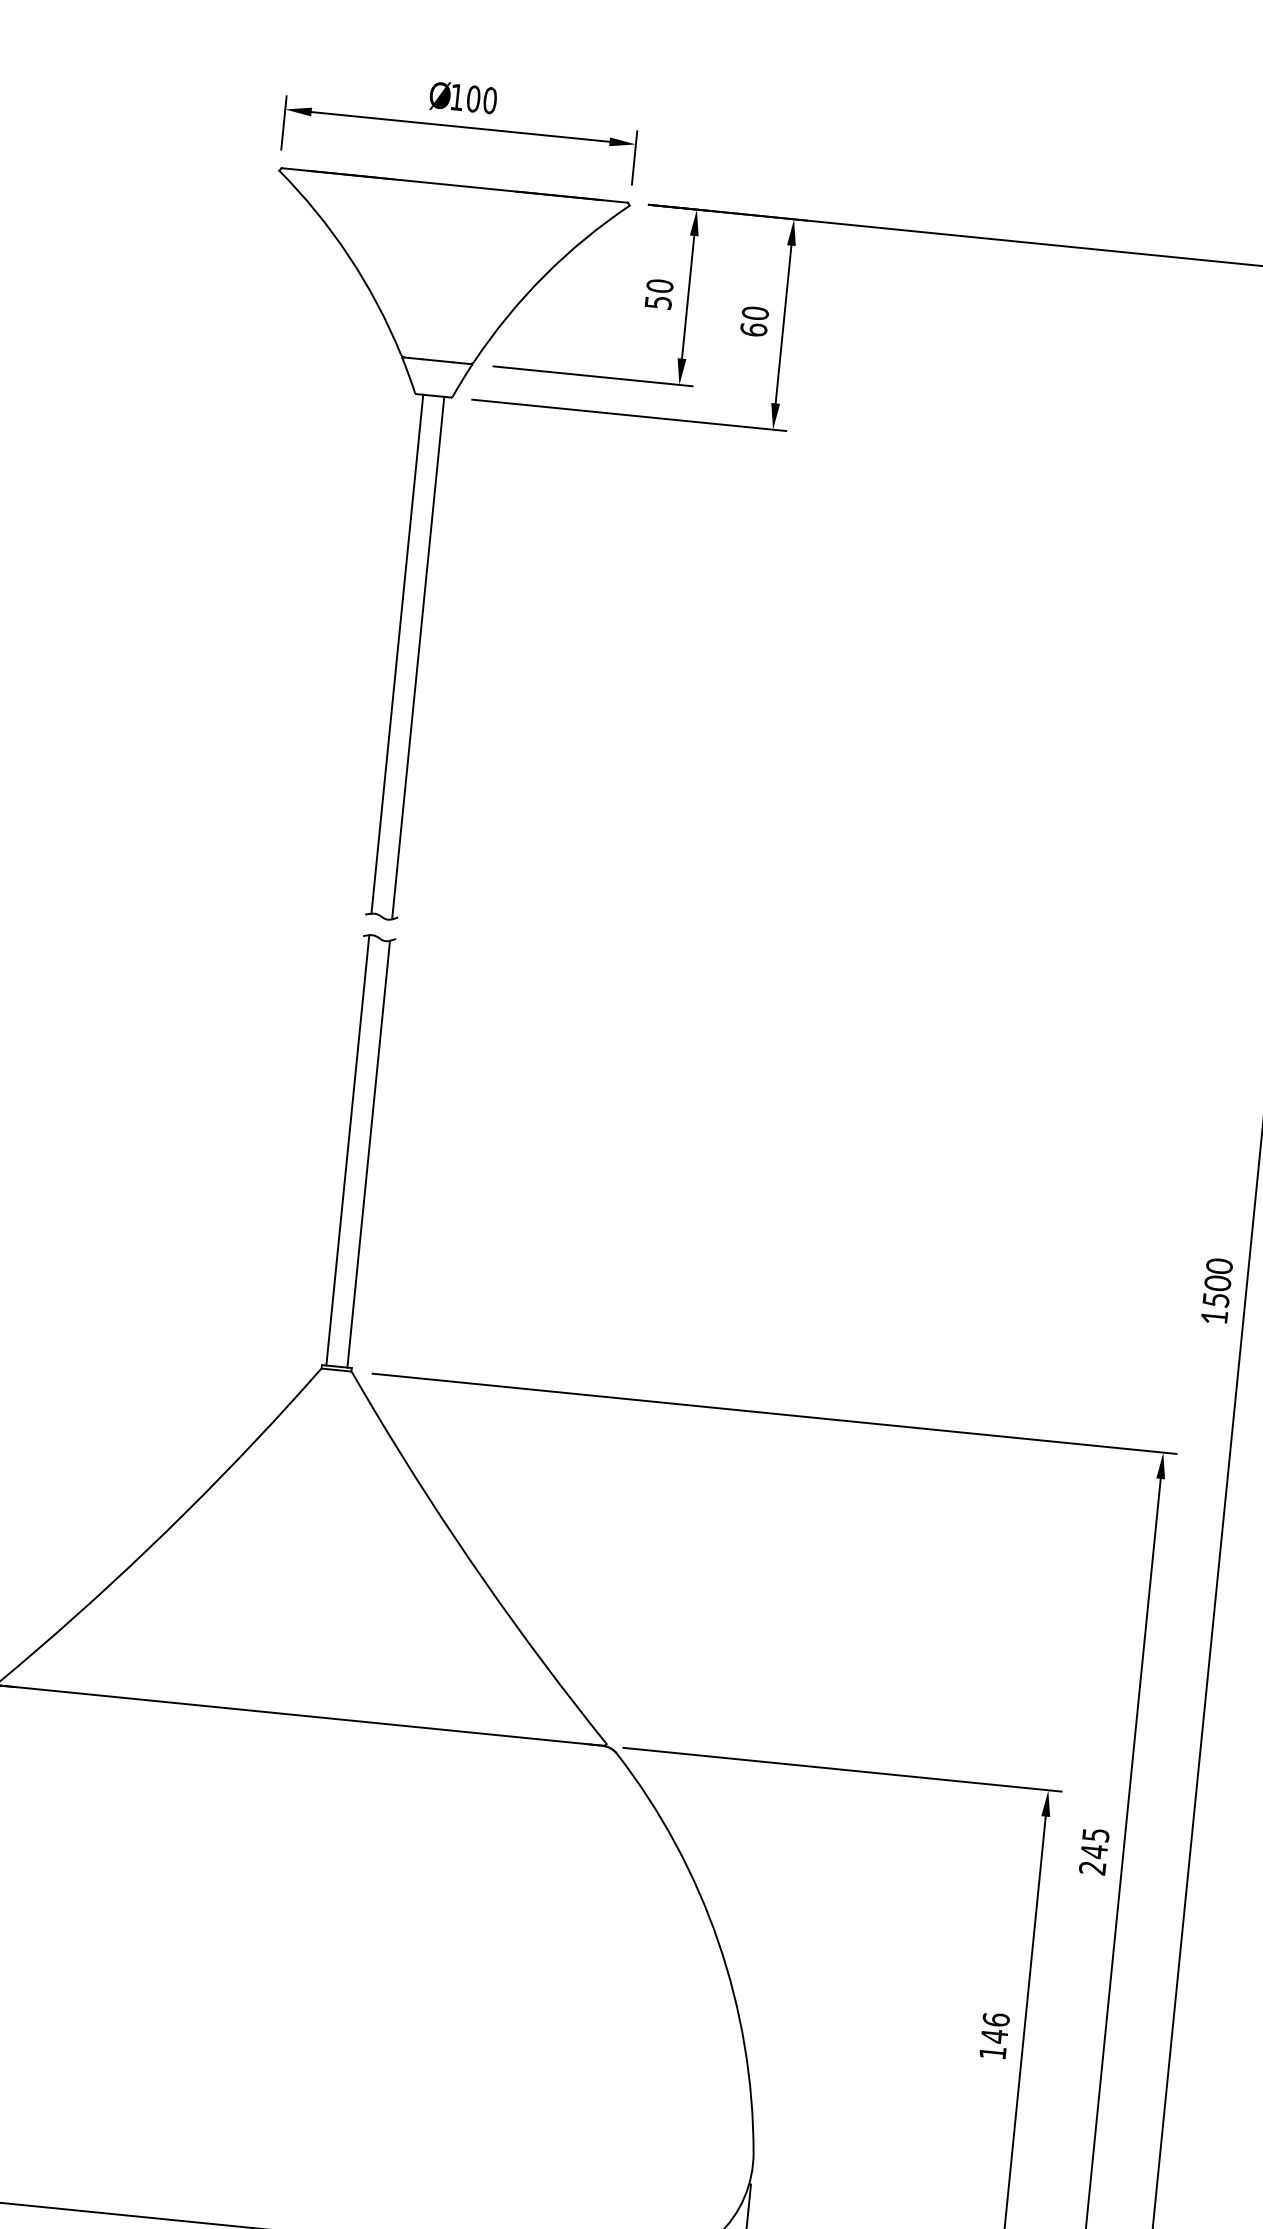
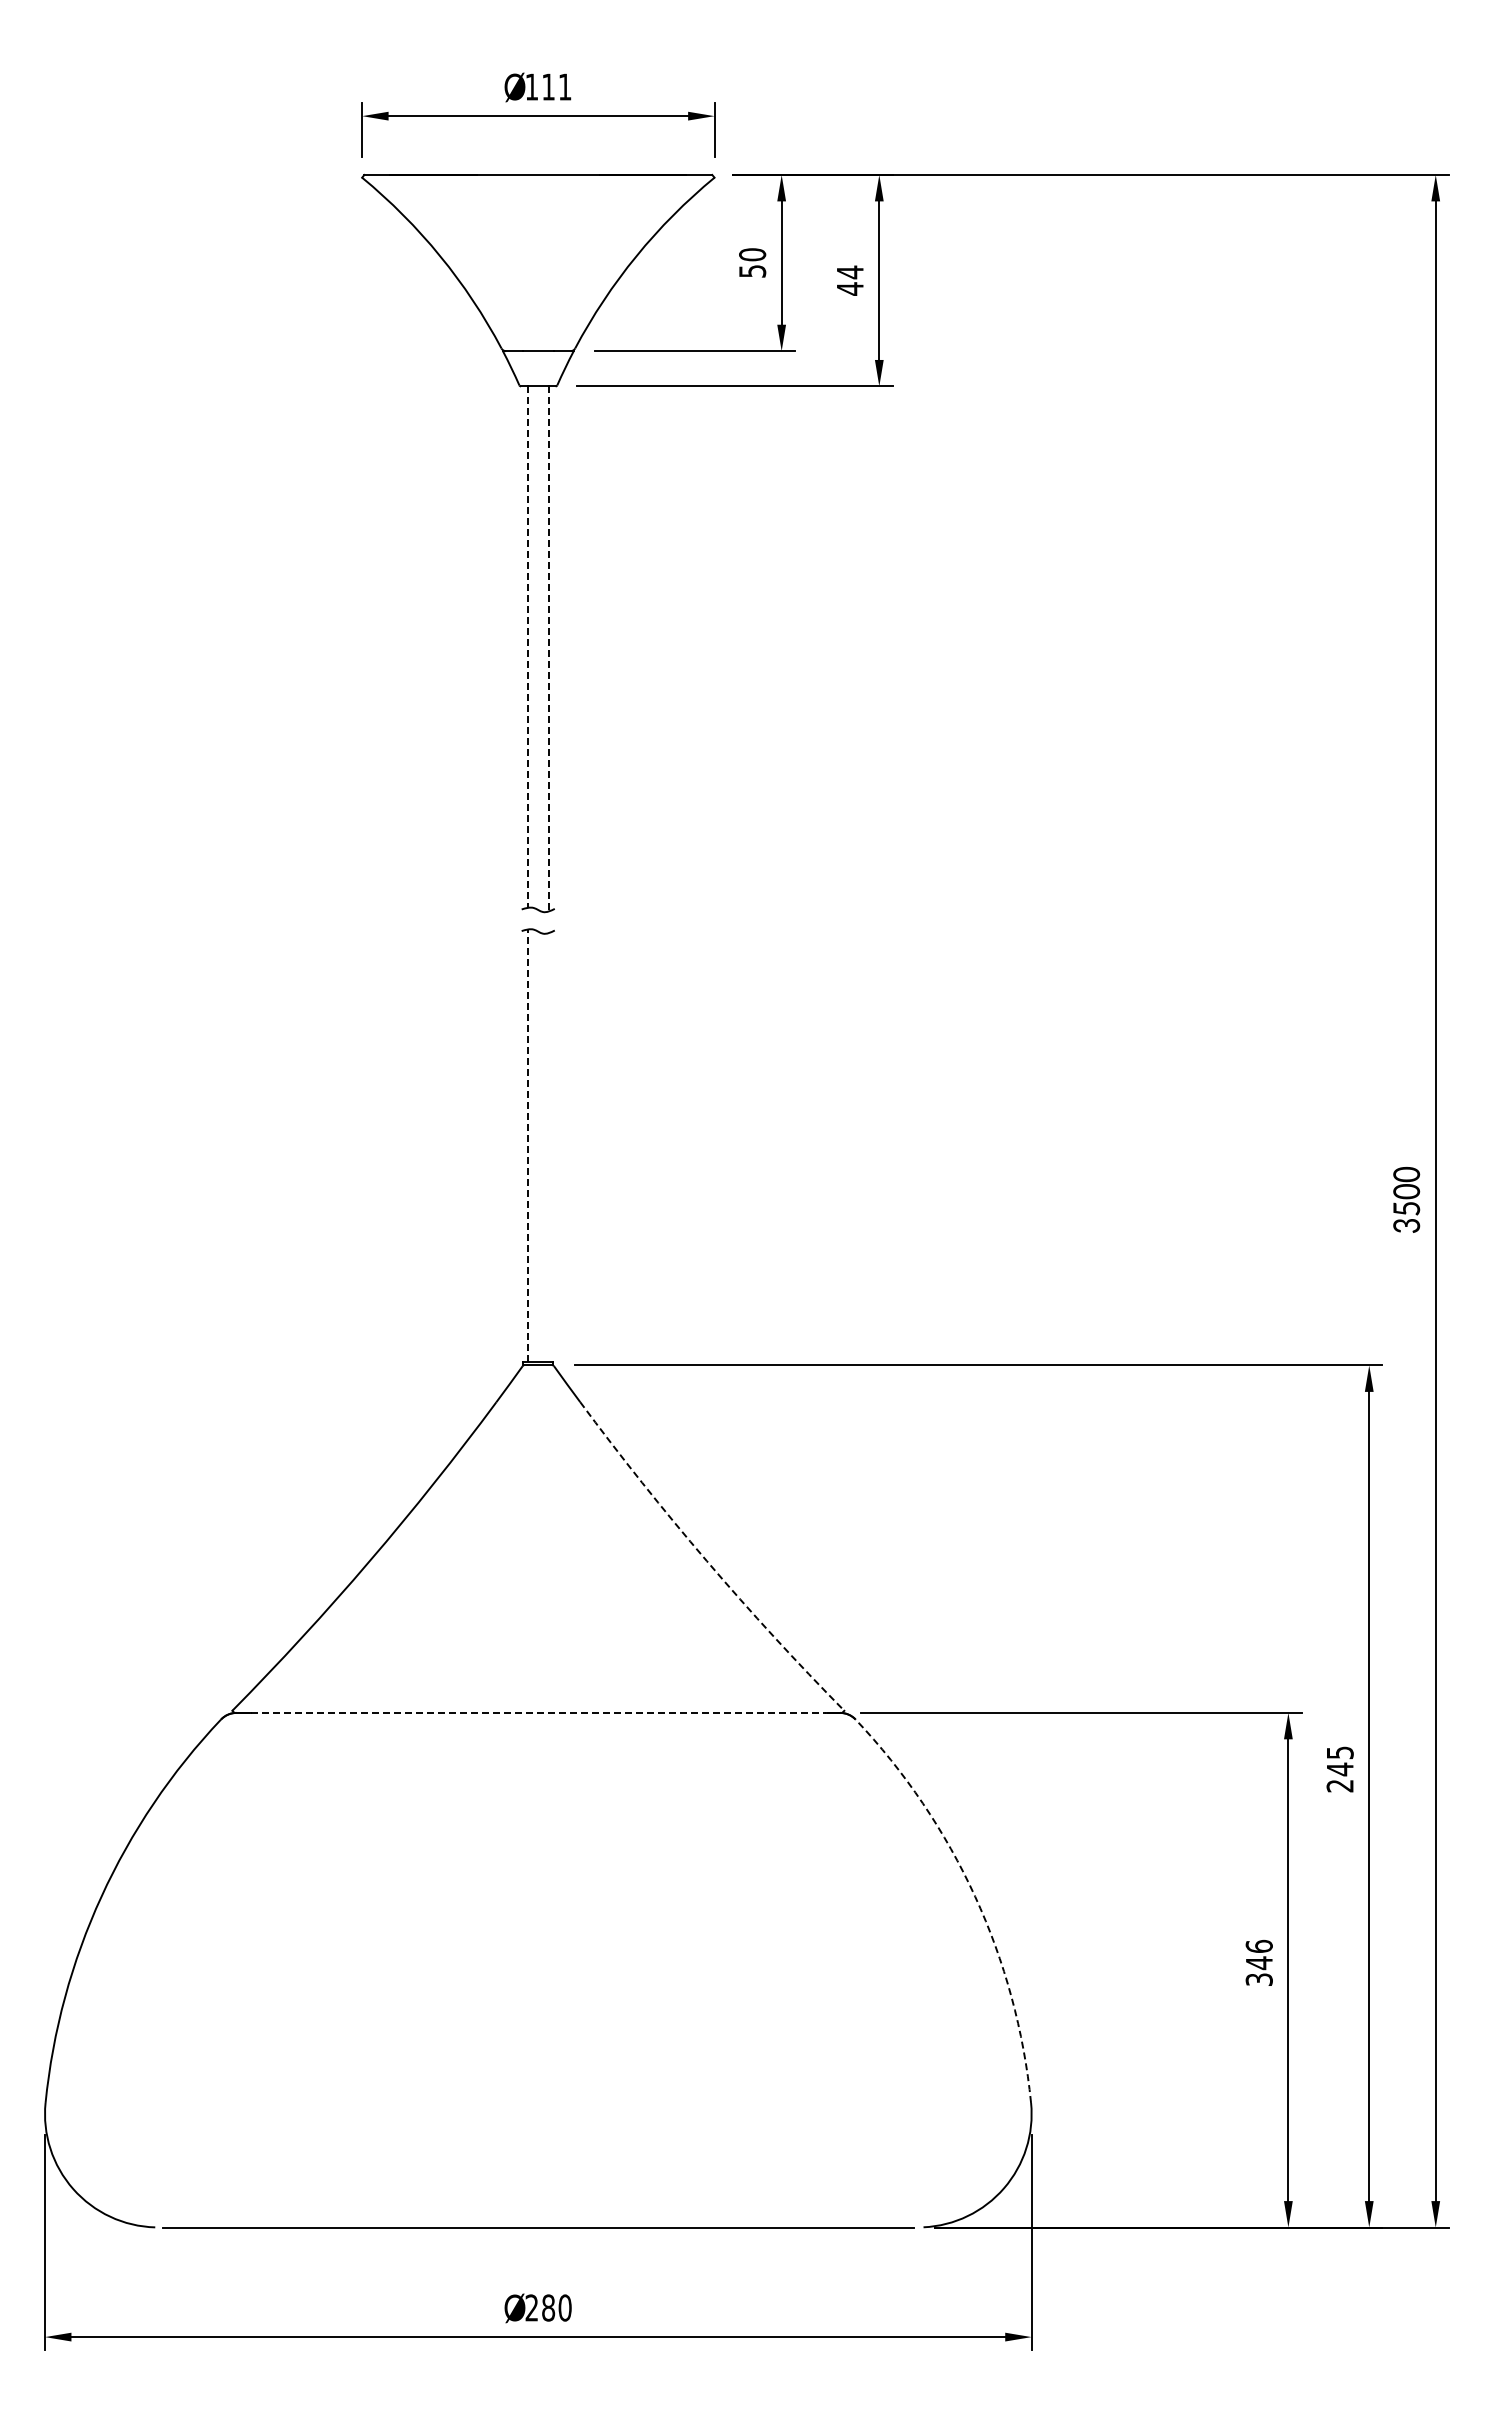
text: (481, 99) -> (556, 86), 100 -> 111
text: (753, 321) -> (849, 280), 60 -> 44
line: (397, 654) -> (527, 647), solid -> dashed
line: (417, 658) -> (548, 649), solid -> dashed
line: (347, 1150) -> (527, 1145), solid -> dashed
line: (368, 1154) -> (548, 1147), removed
text: (1214, 1317) -> (1406, 1225), 1500 -> 3500
arc: (484, 1581) -> (706, 1561), solid -> dashed
line: (302, 1715) -> (538, 1712), solid -> dashed
arc: (718, 1941) -> (975, 1896), solid -> dashed
text: (992, 2052) -> (1258, 1979), 146 -> 346

